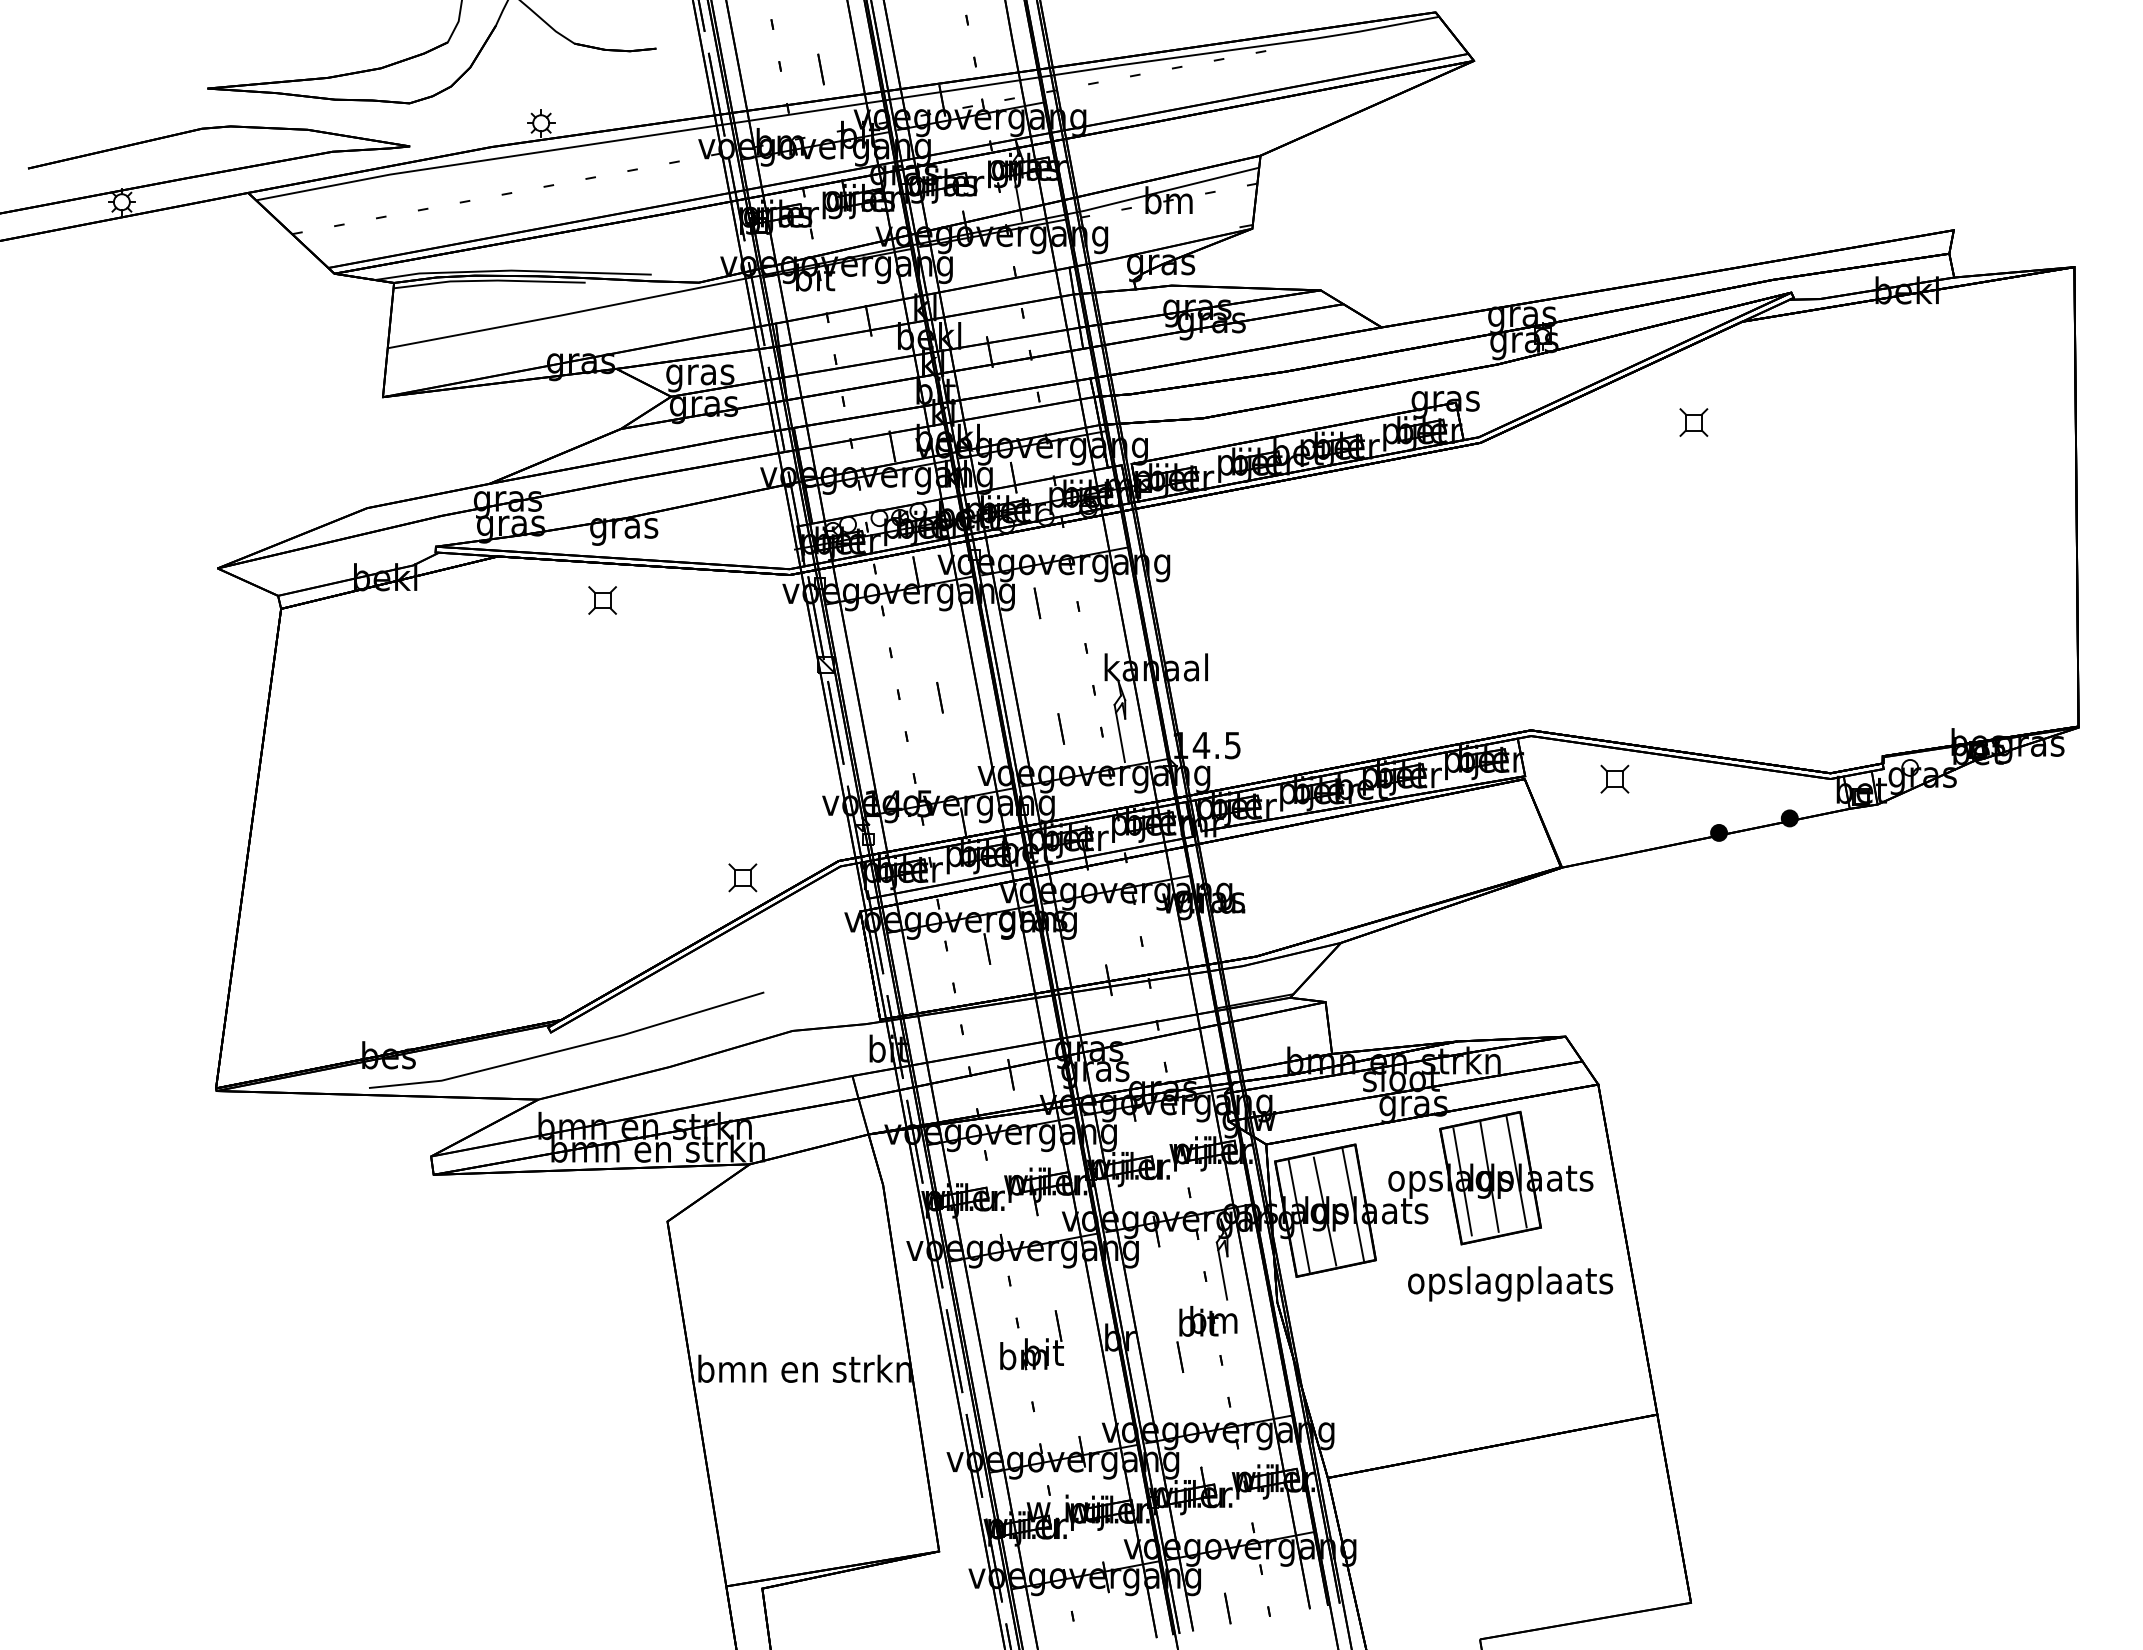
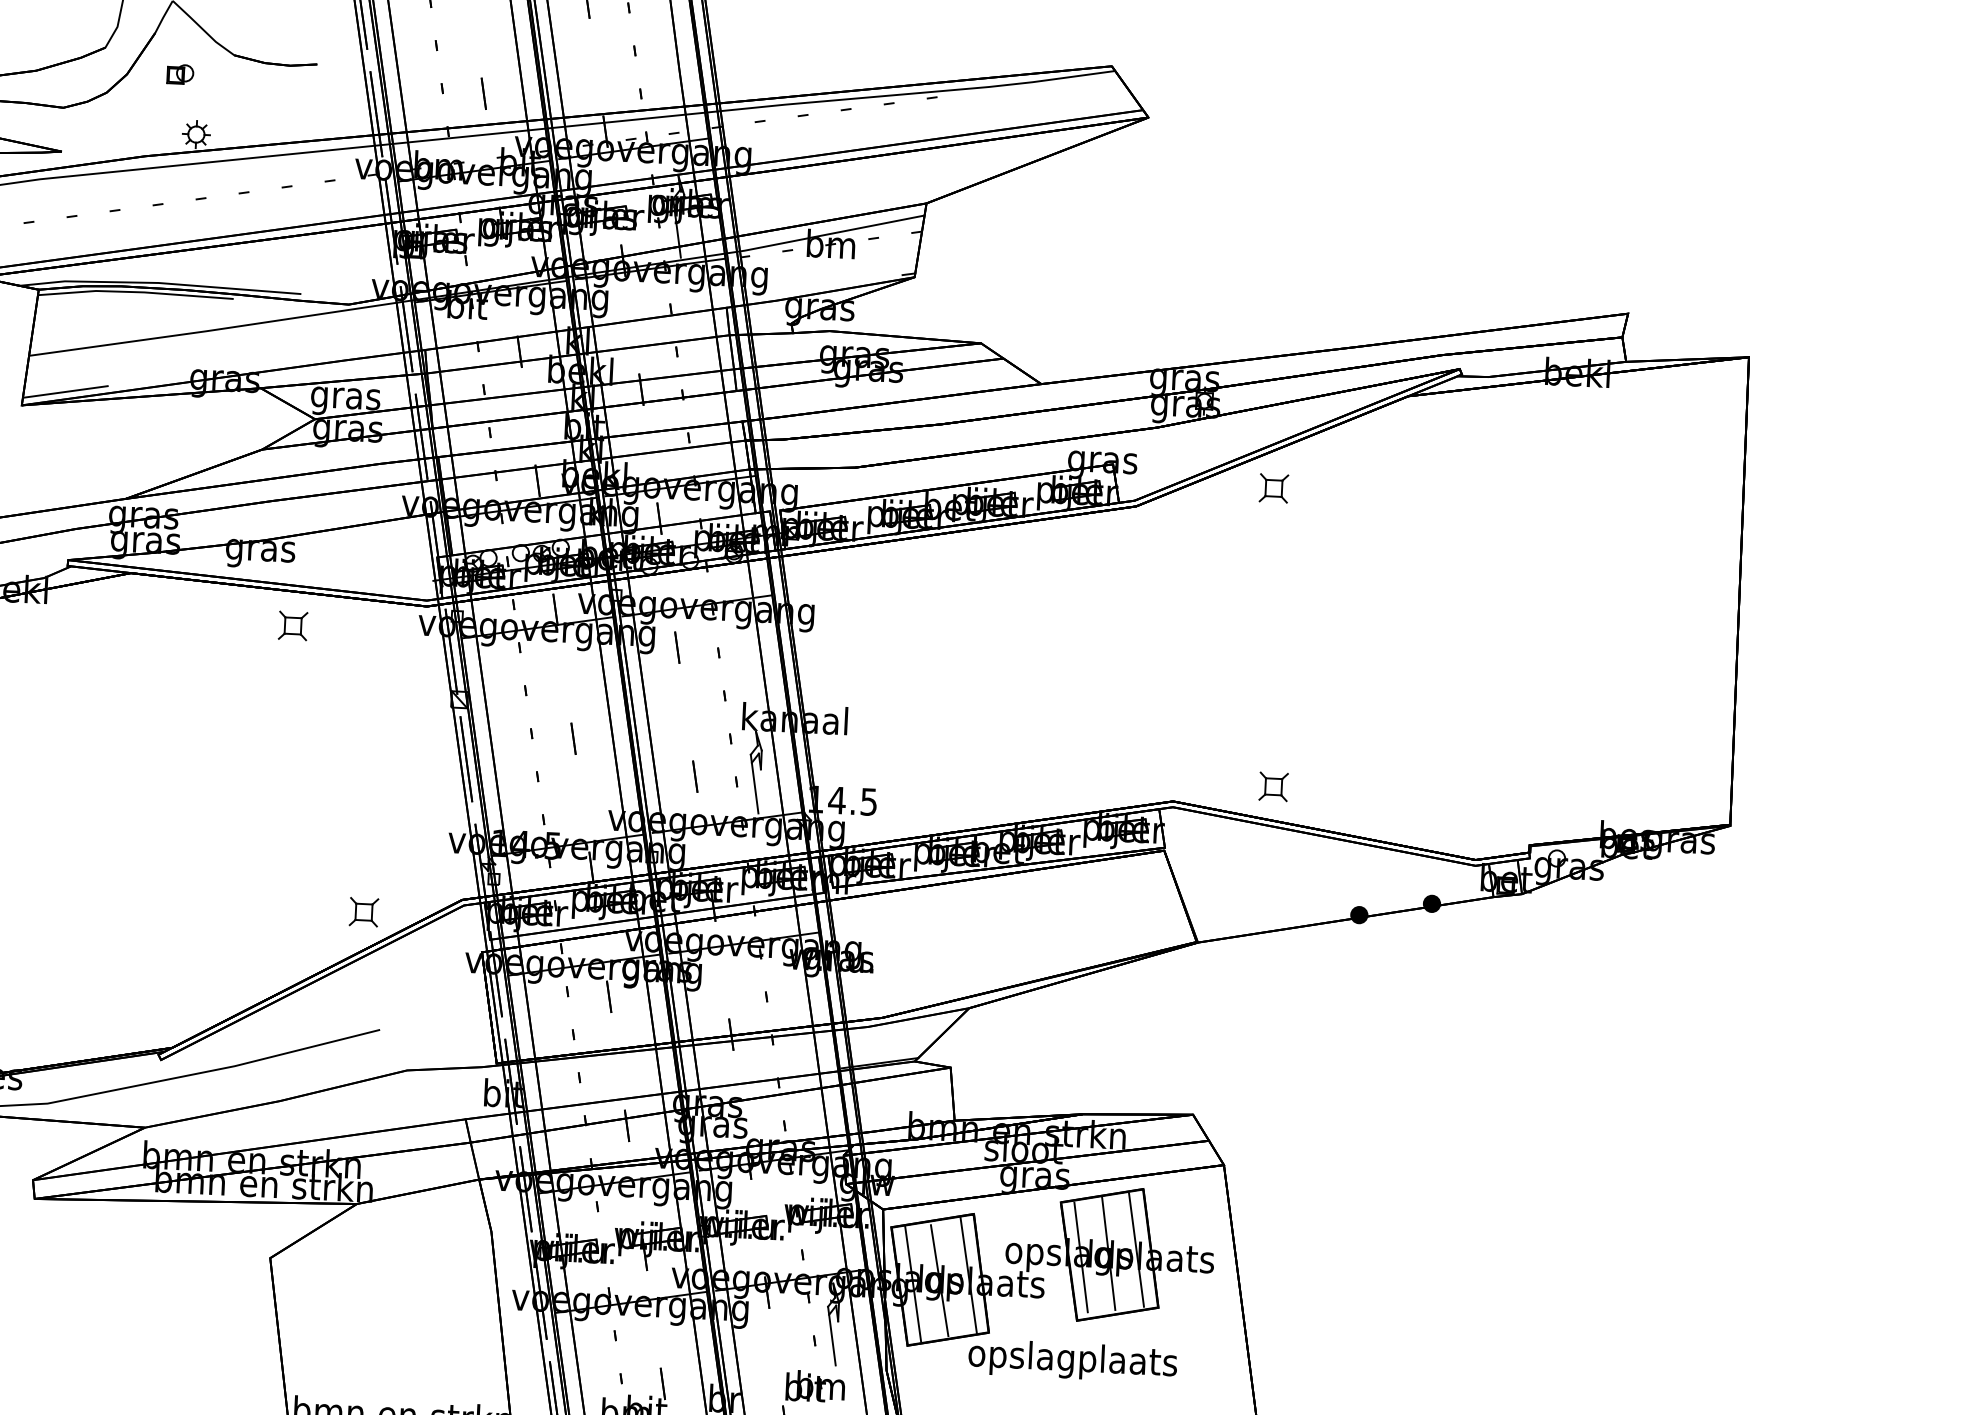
part: (522, 64) -> (180, 73), added
line: (424, 381) -> (64, 391), added
part: (1693, 422) -> (1273, 488), moved
part: (602, 600) -> (293, 625), moved
part: (1614, 778) -> (1273, 786), moved
text: (1510, 1283) -> (1072, 1360), moved

